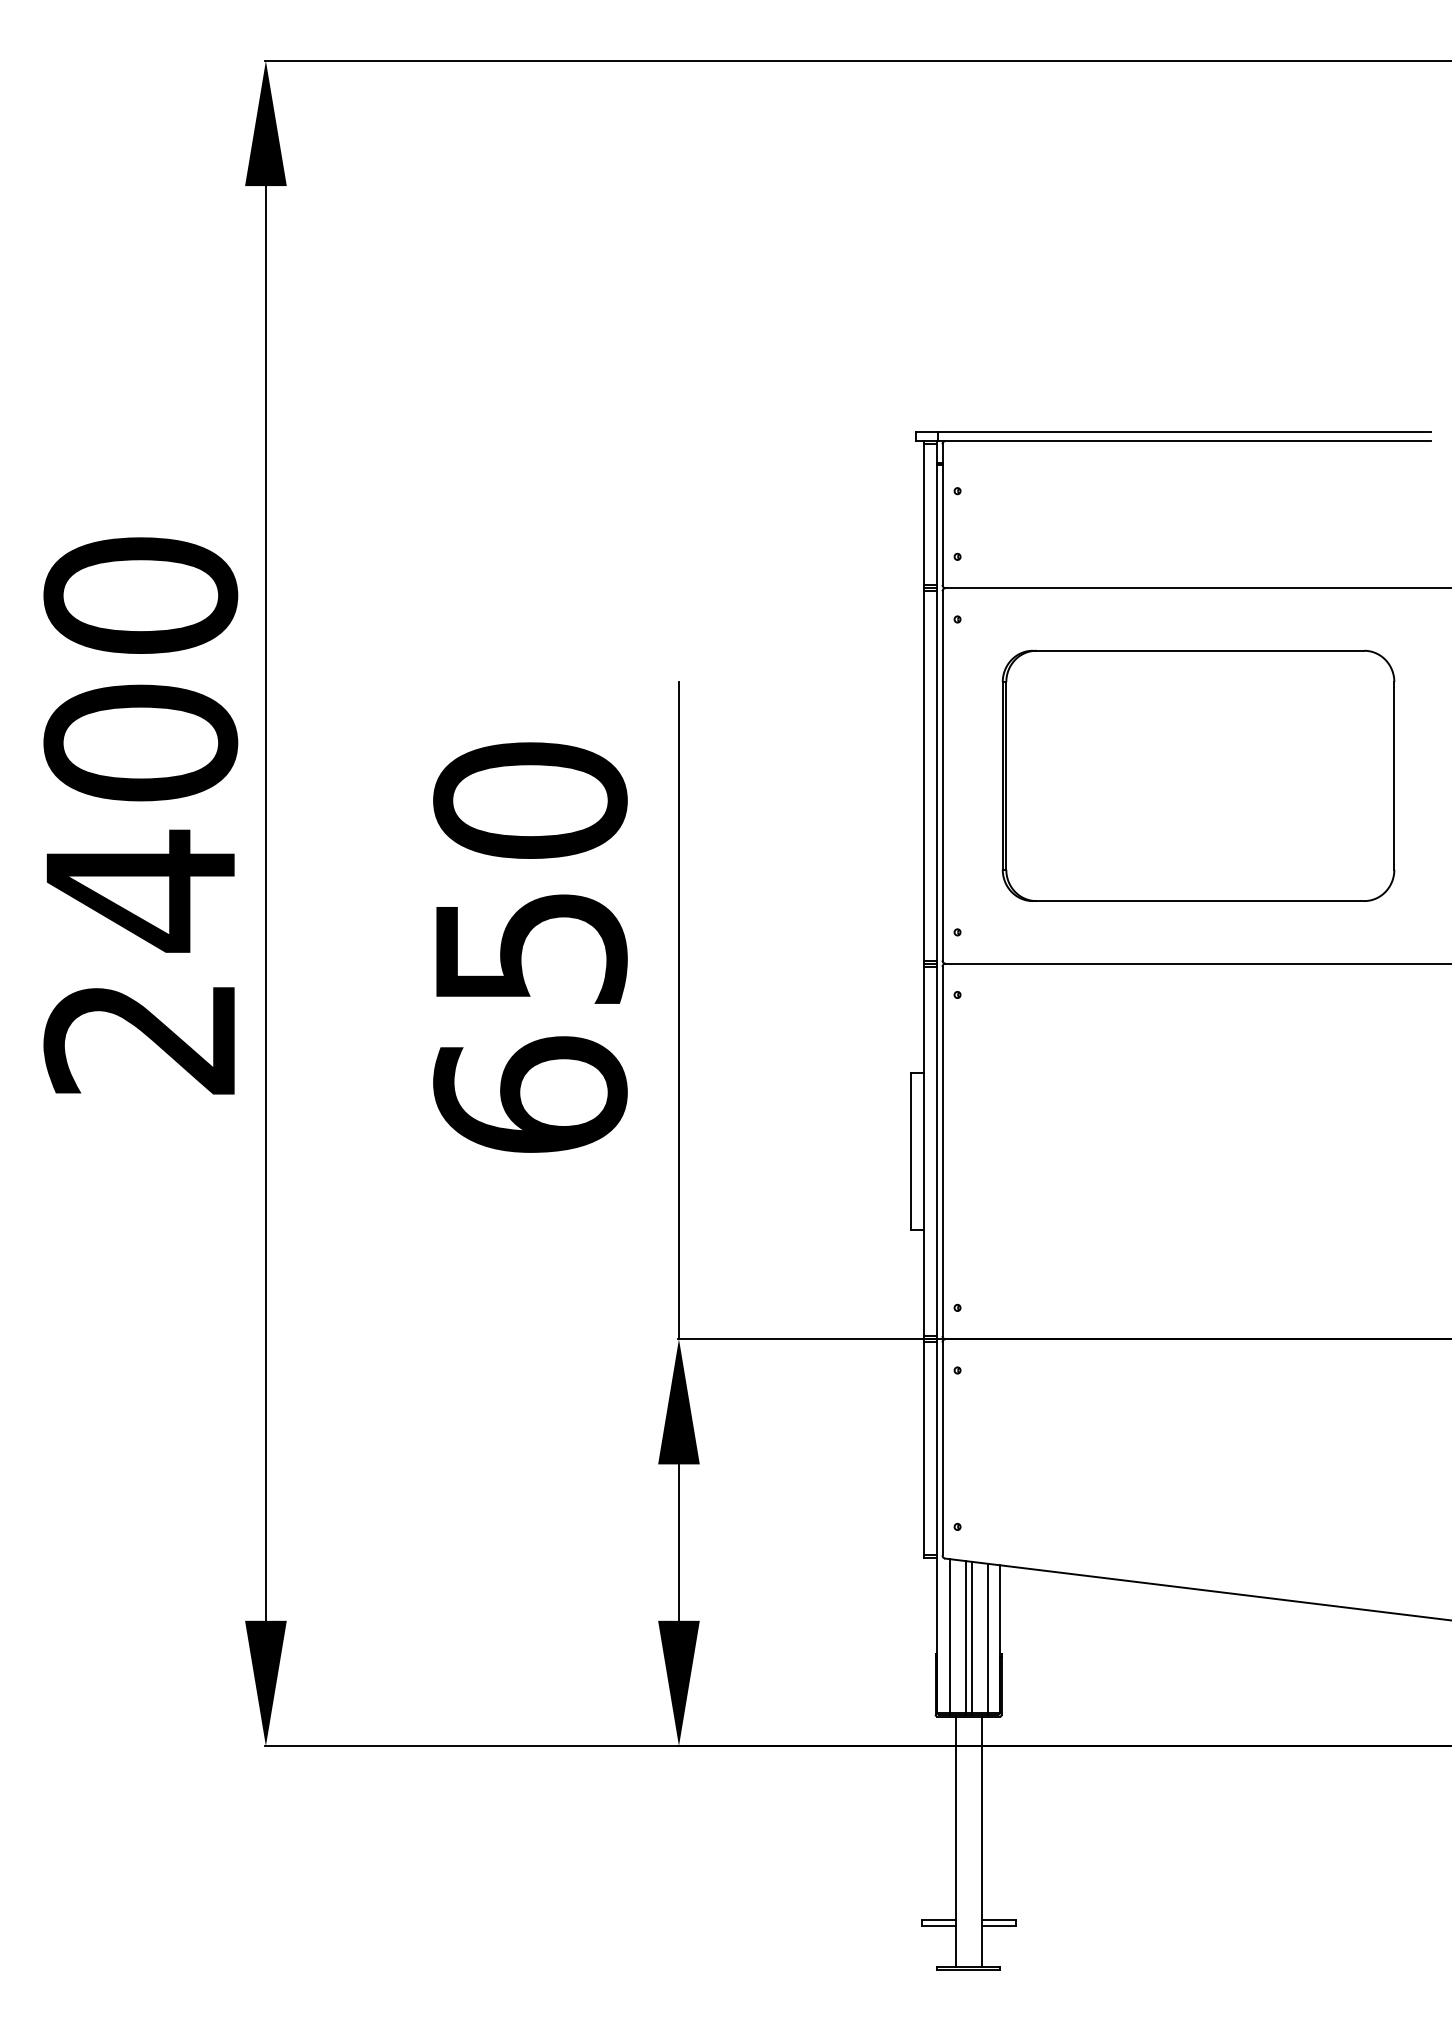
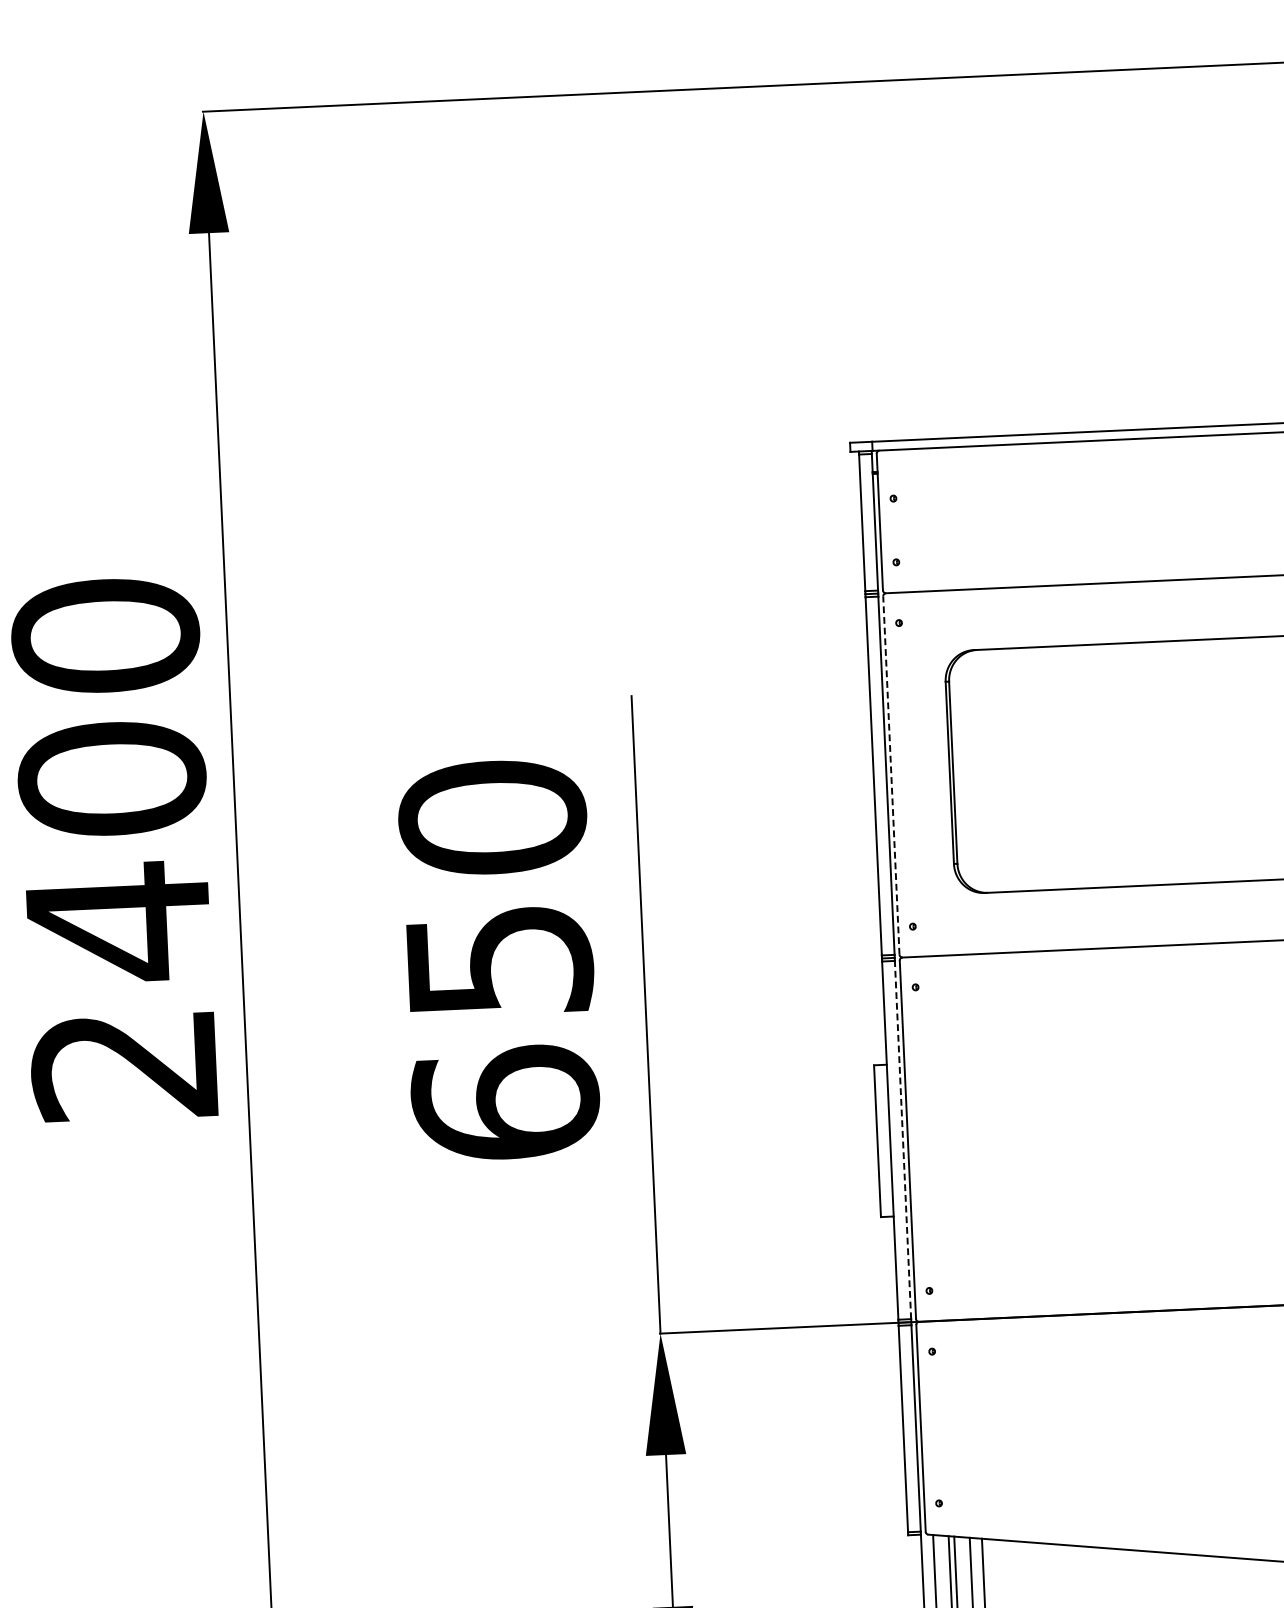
line: (942, 775) -> (891, 775), solid -> dashed
line: (937, 1151) -> (903, 1140), solid -> dashed

